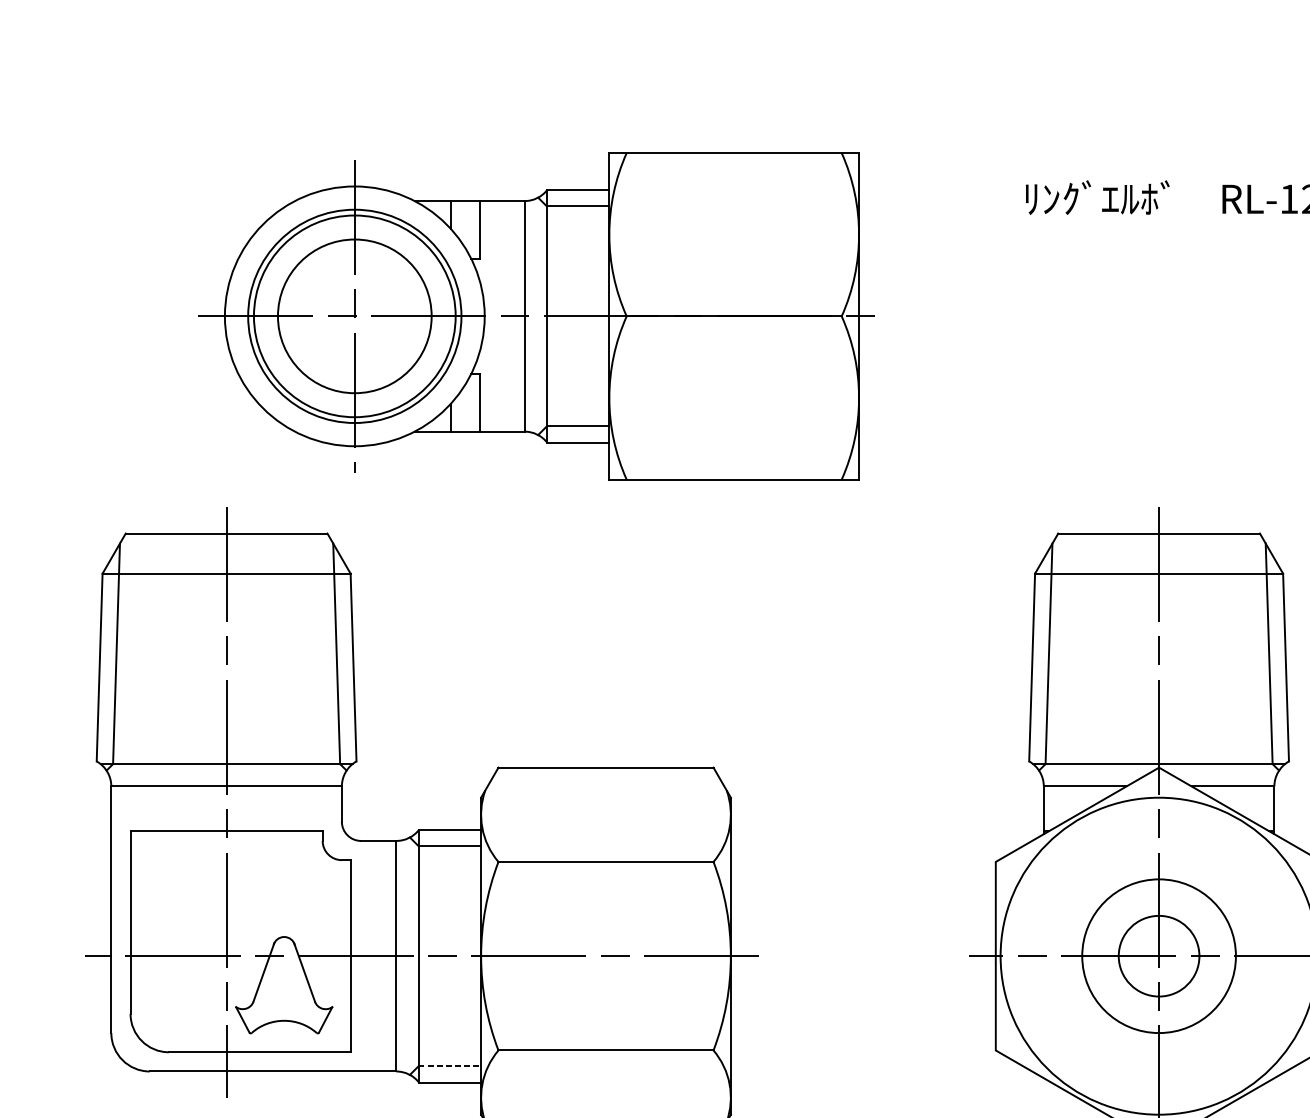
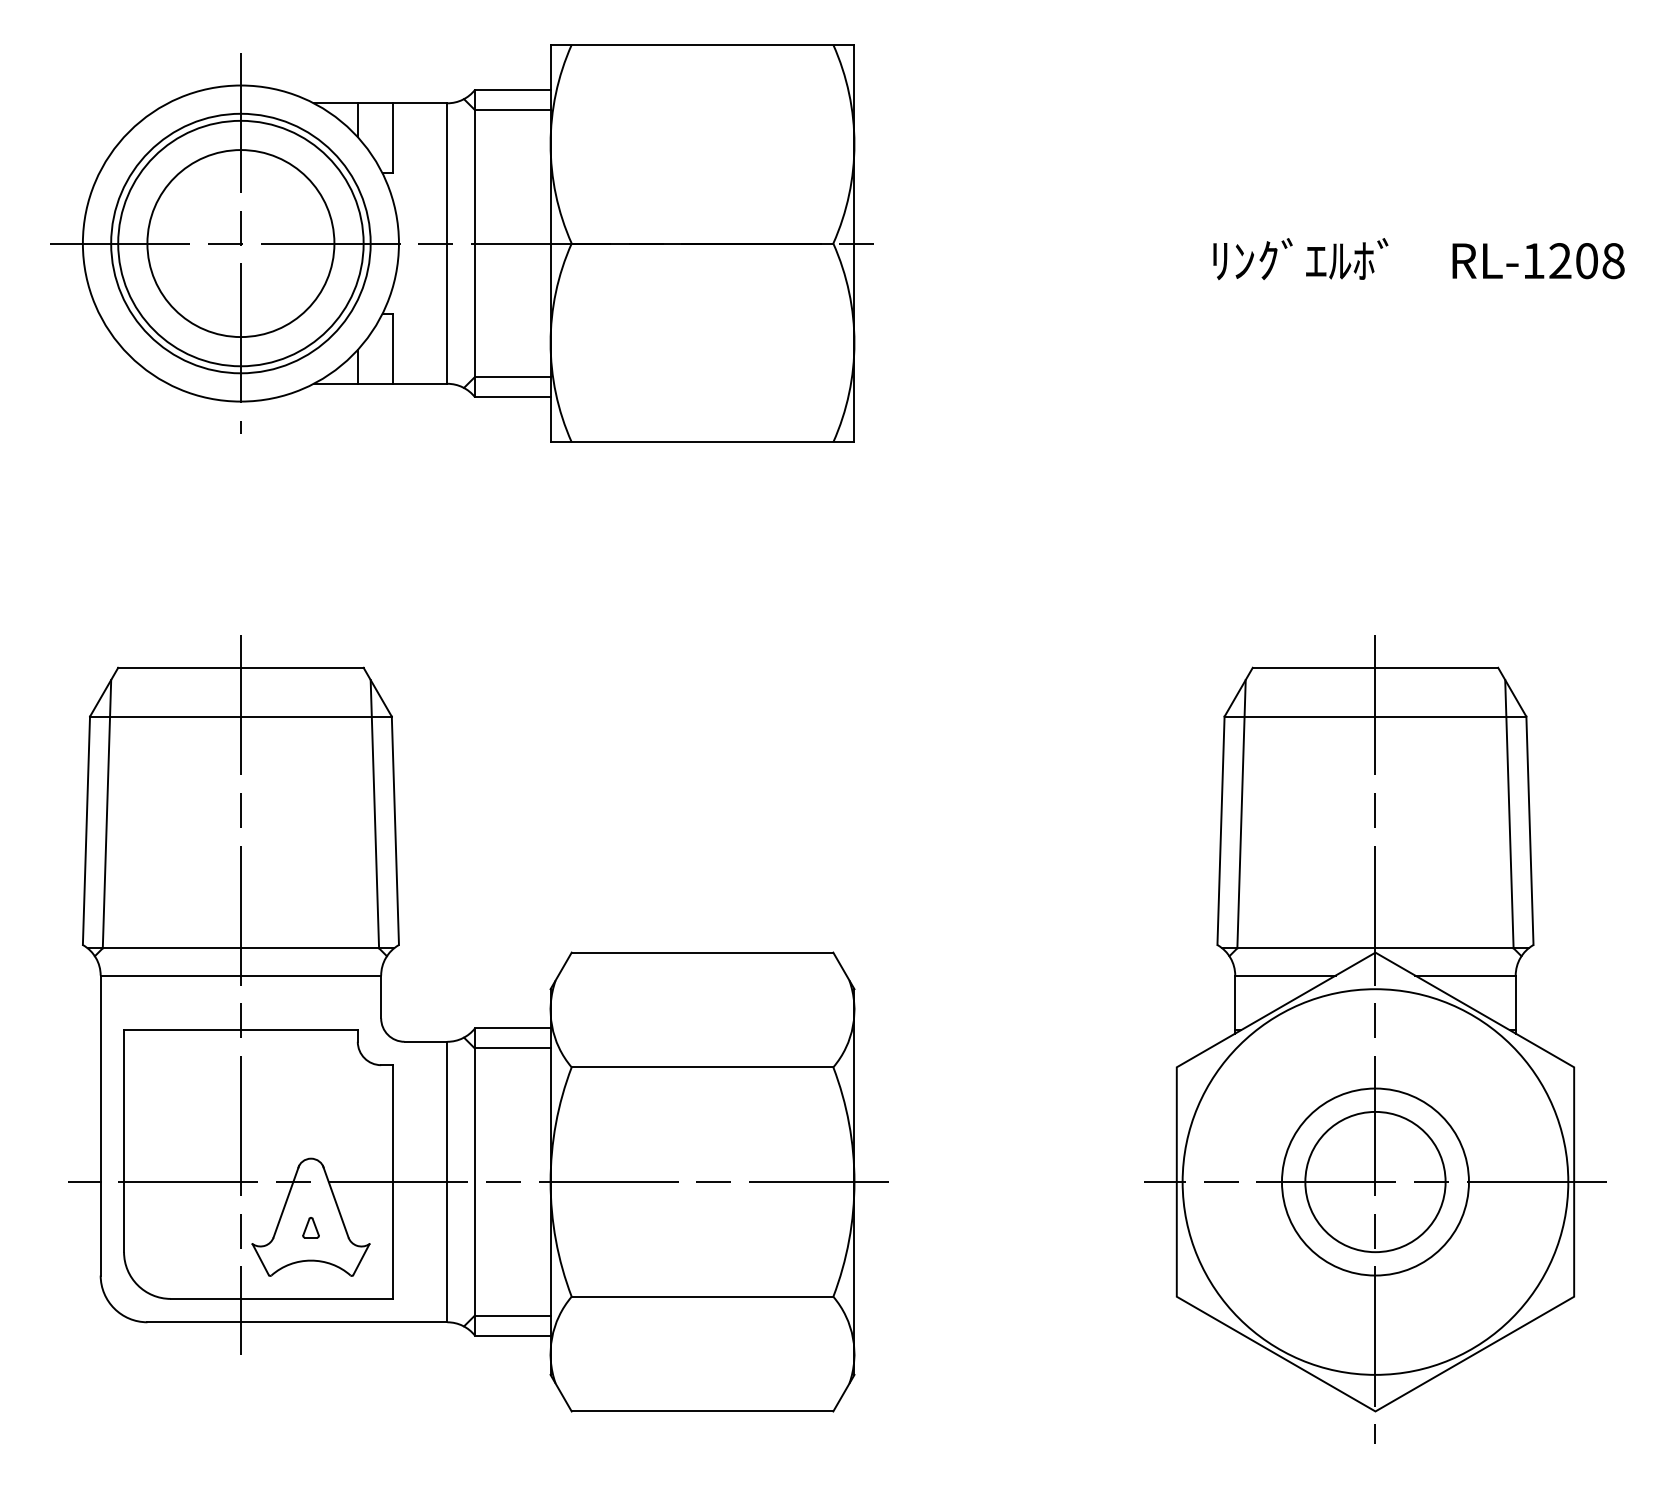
part: (536, 316) -> (461, 243), moved
circle: (1159, 955) -> (1375, 1181), size x1.43
part: (283, 993) -> (310, 1227), added
line: (449, 1065) -> (512, 1315), dashed -> solid

